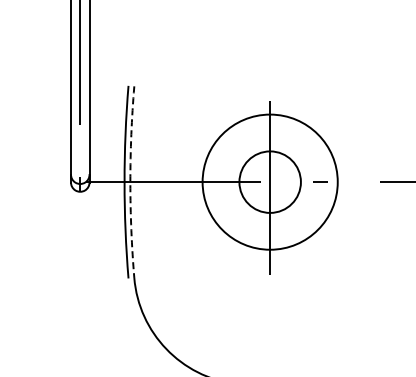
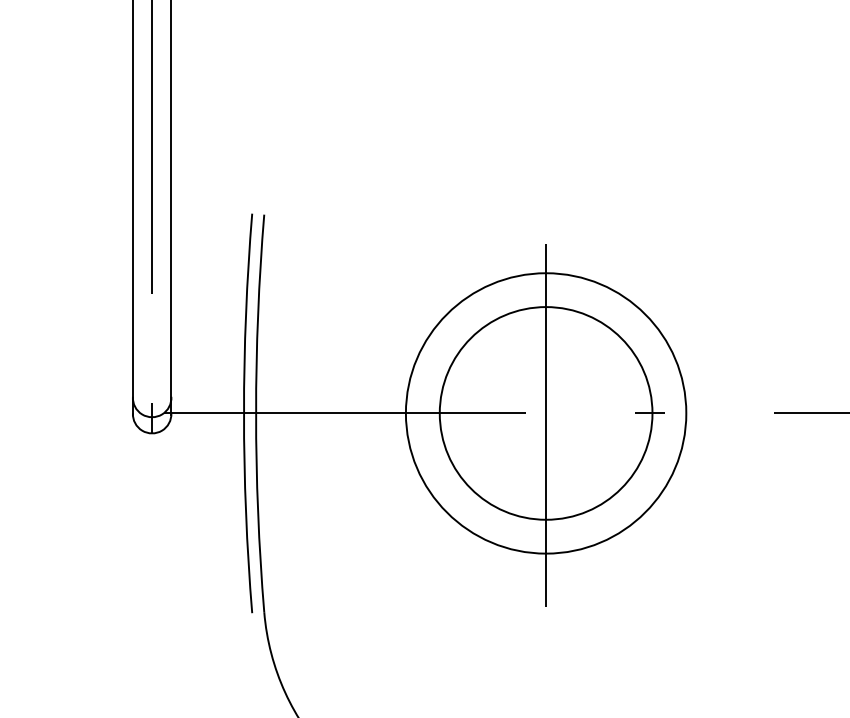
circle: (269, 181) -> (544, 412), size x1.67
arc: (130, 182) -> (256, 414), dashed -> solid

